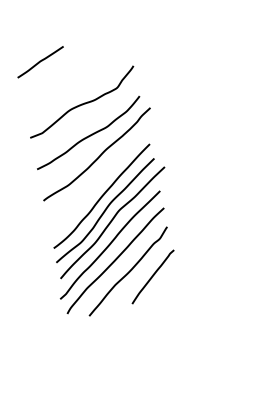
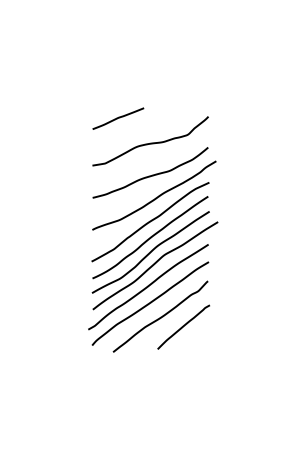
line: (40, 61) -> (118, 118), moved
curve: (98, 181) -> (150, 222), added

